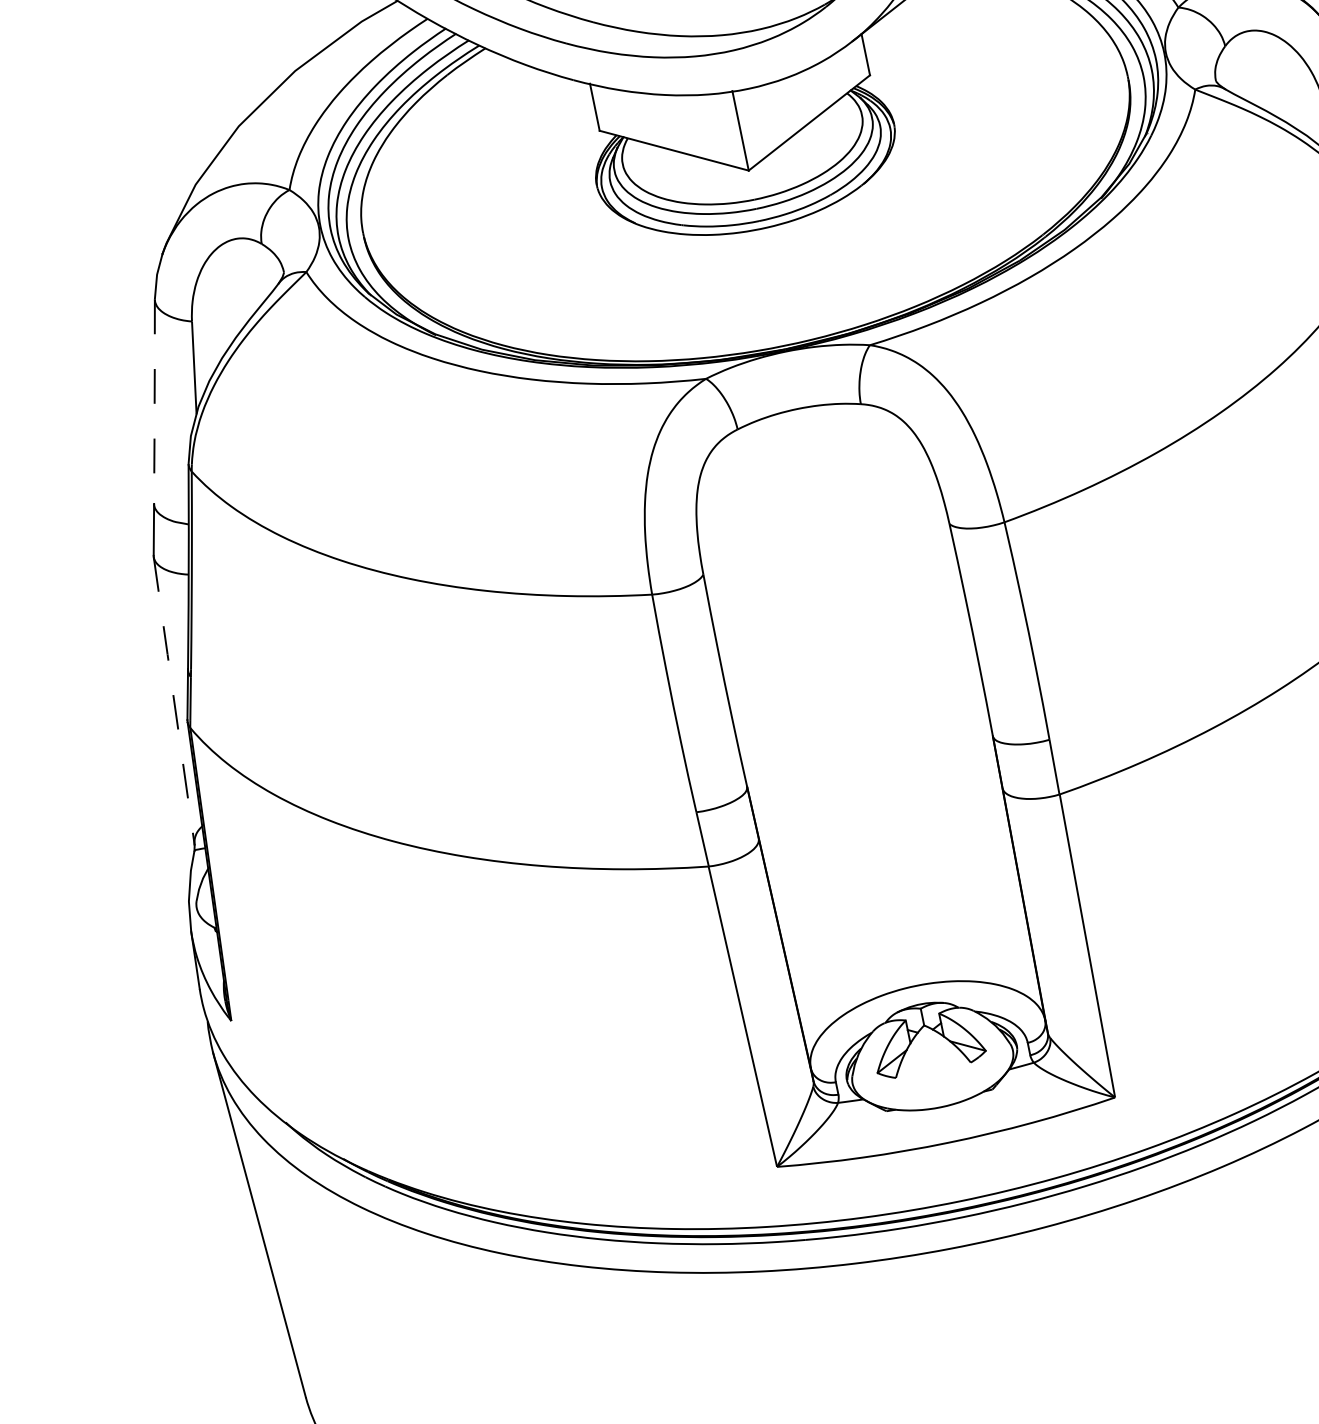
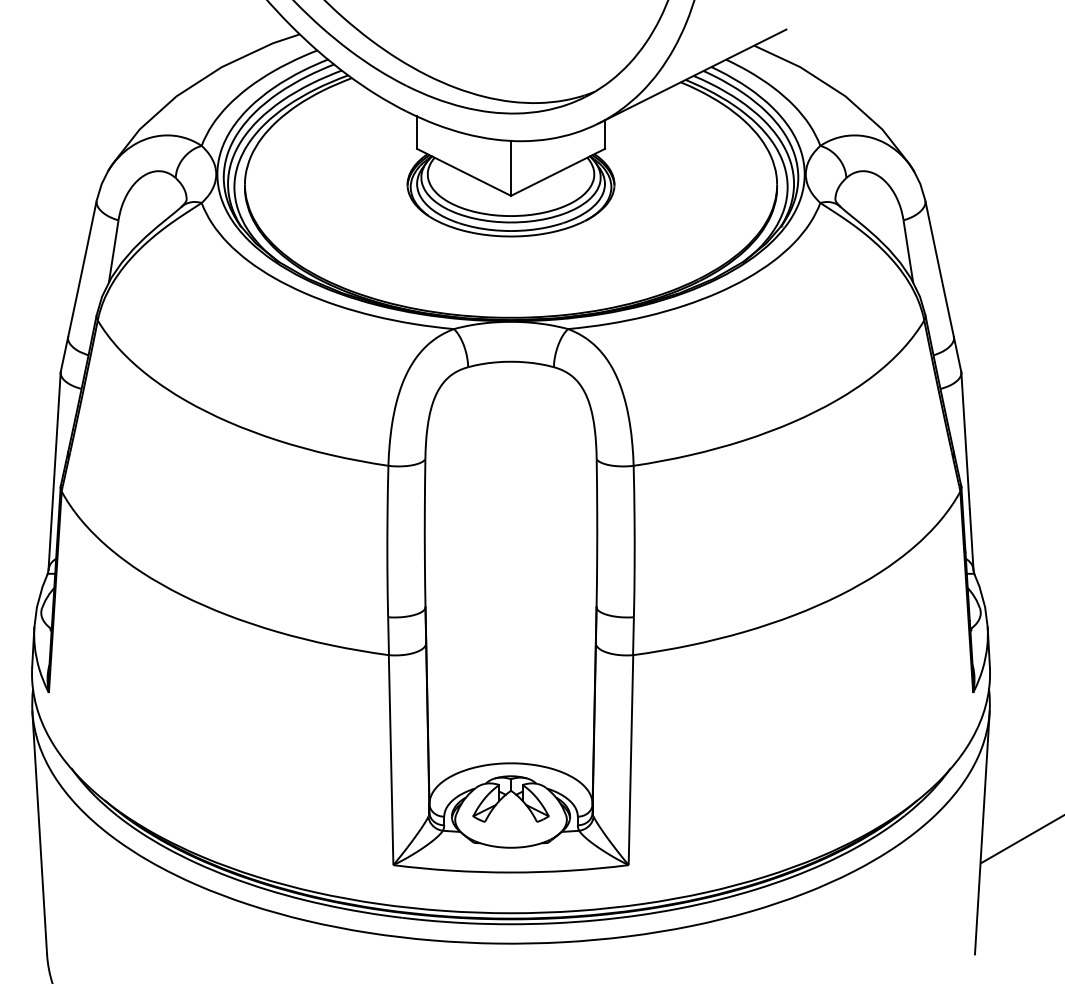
line: (154, 401) -> (82, 268), dashed -> solid
line: (174, 701) -> (54, 471), dashed -> solid

